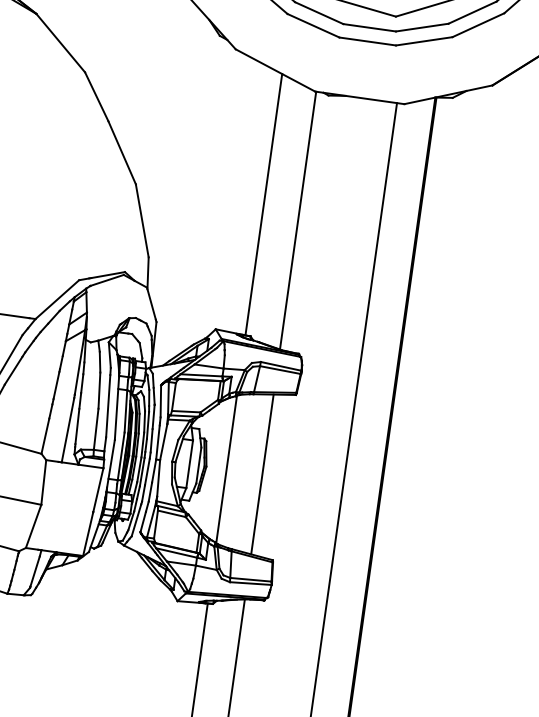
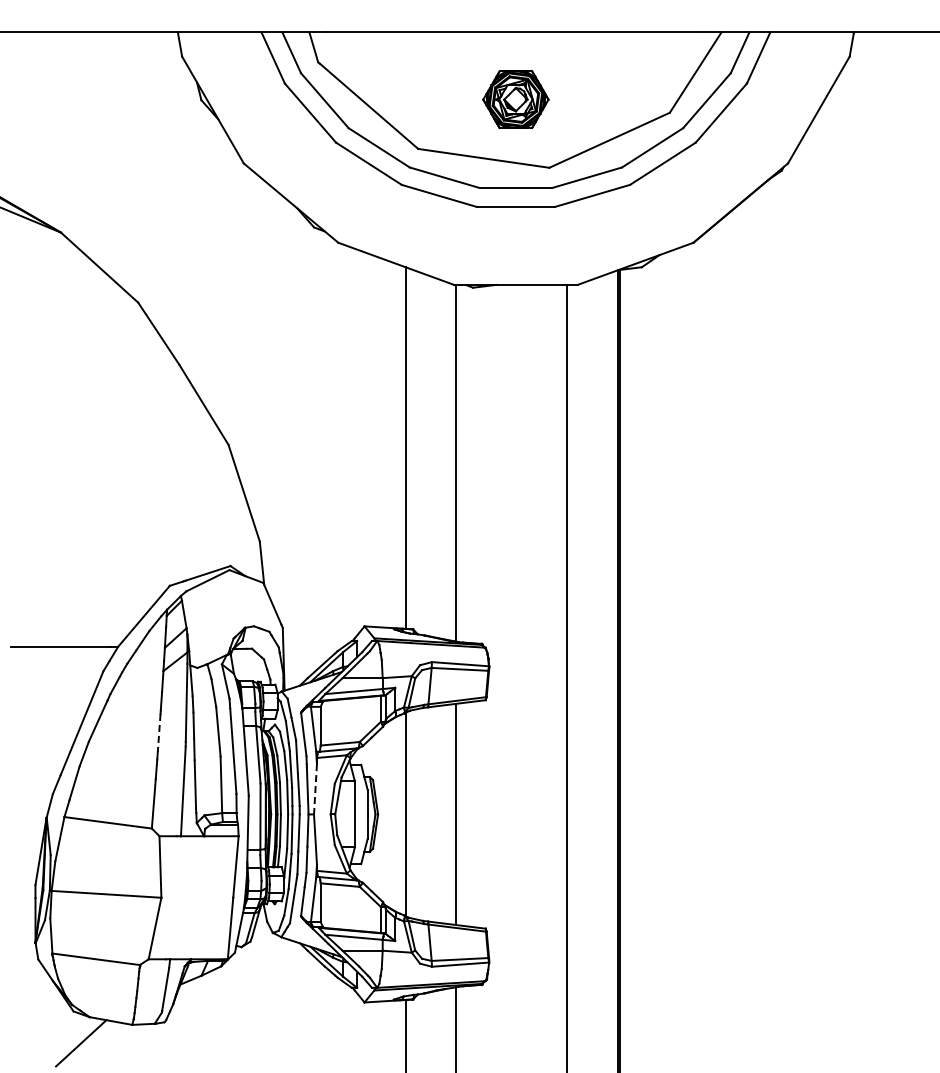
line: (56, 385) -> (159, 733), solid -> dashed
line: (163, 442) -> (315, 789), solid -> dashed

